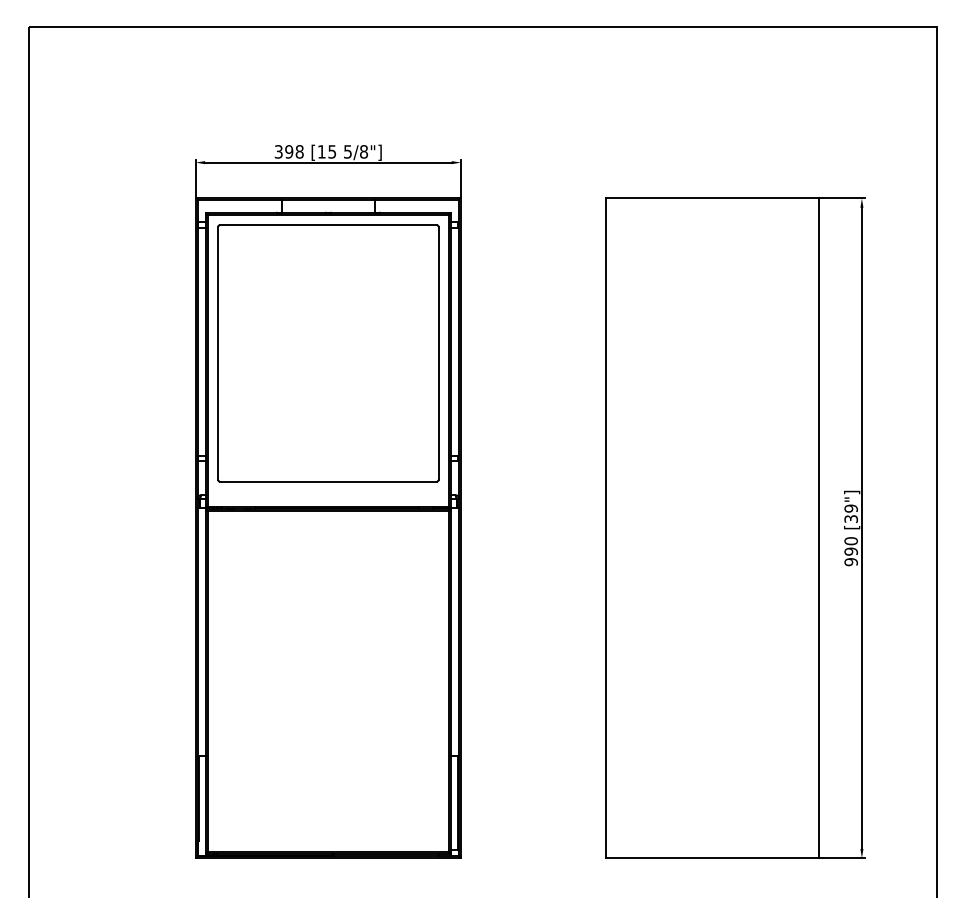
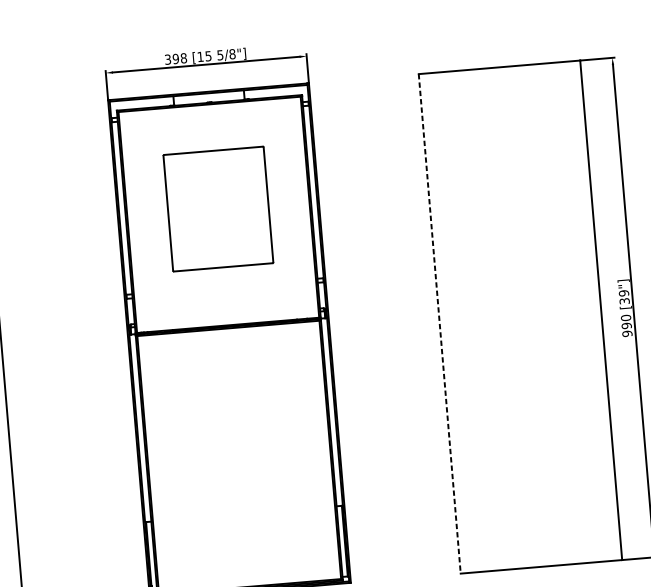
part: (328, 353) -> (218, 209), size x0.6
line: (606, 528) -> (440, 323), solid -> dashed

